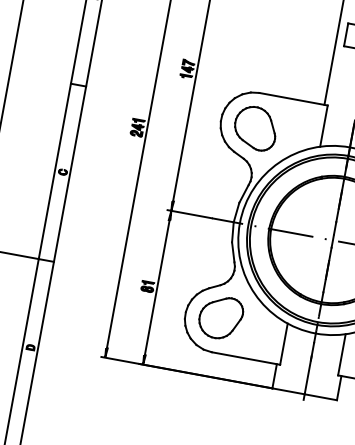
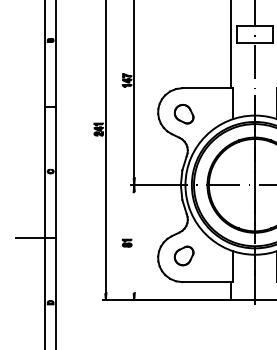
part: (254, 127) -> (183, 113), size x0.6
line: (157, 287) -> (134, 242), removed
part: (219, 316) -> (183, 255), size x0.6

